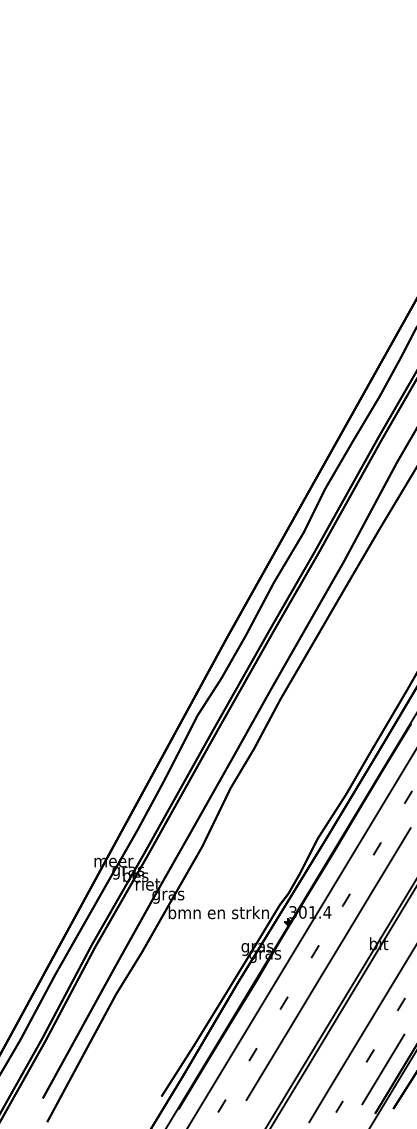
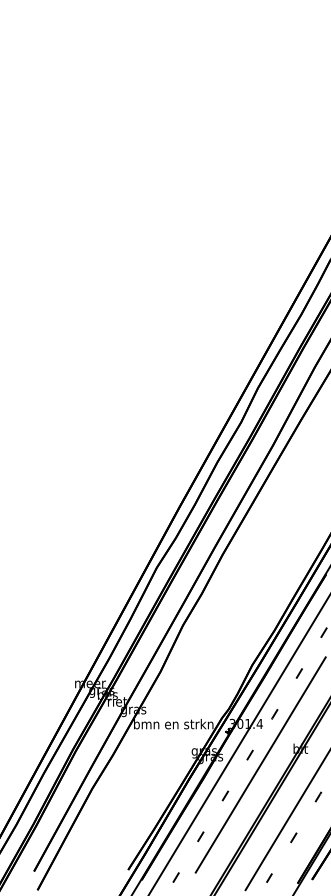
line: (383, 1069) -> (304, 848), removed

